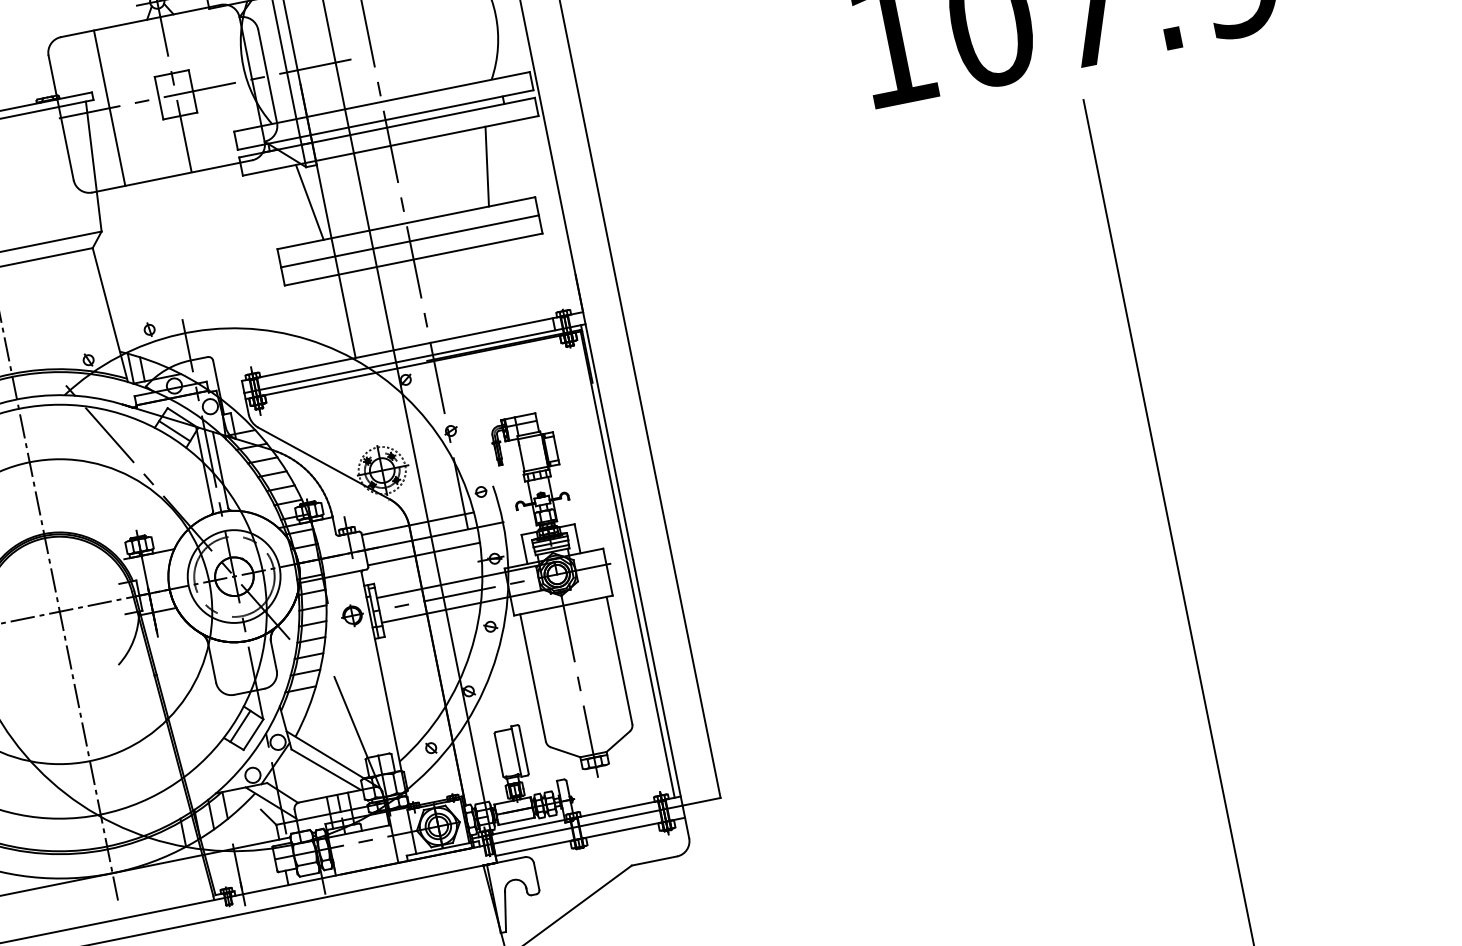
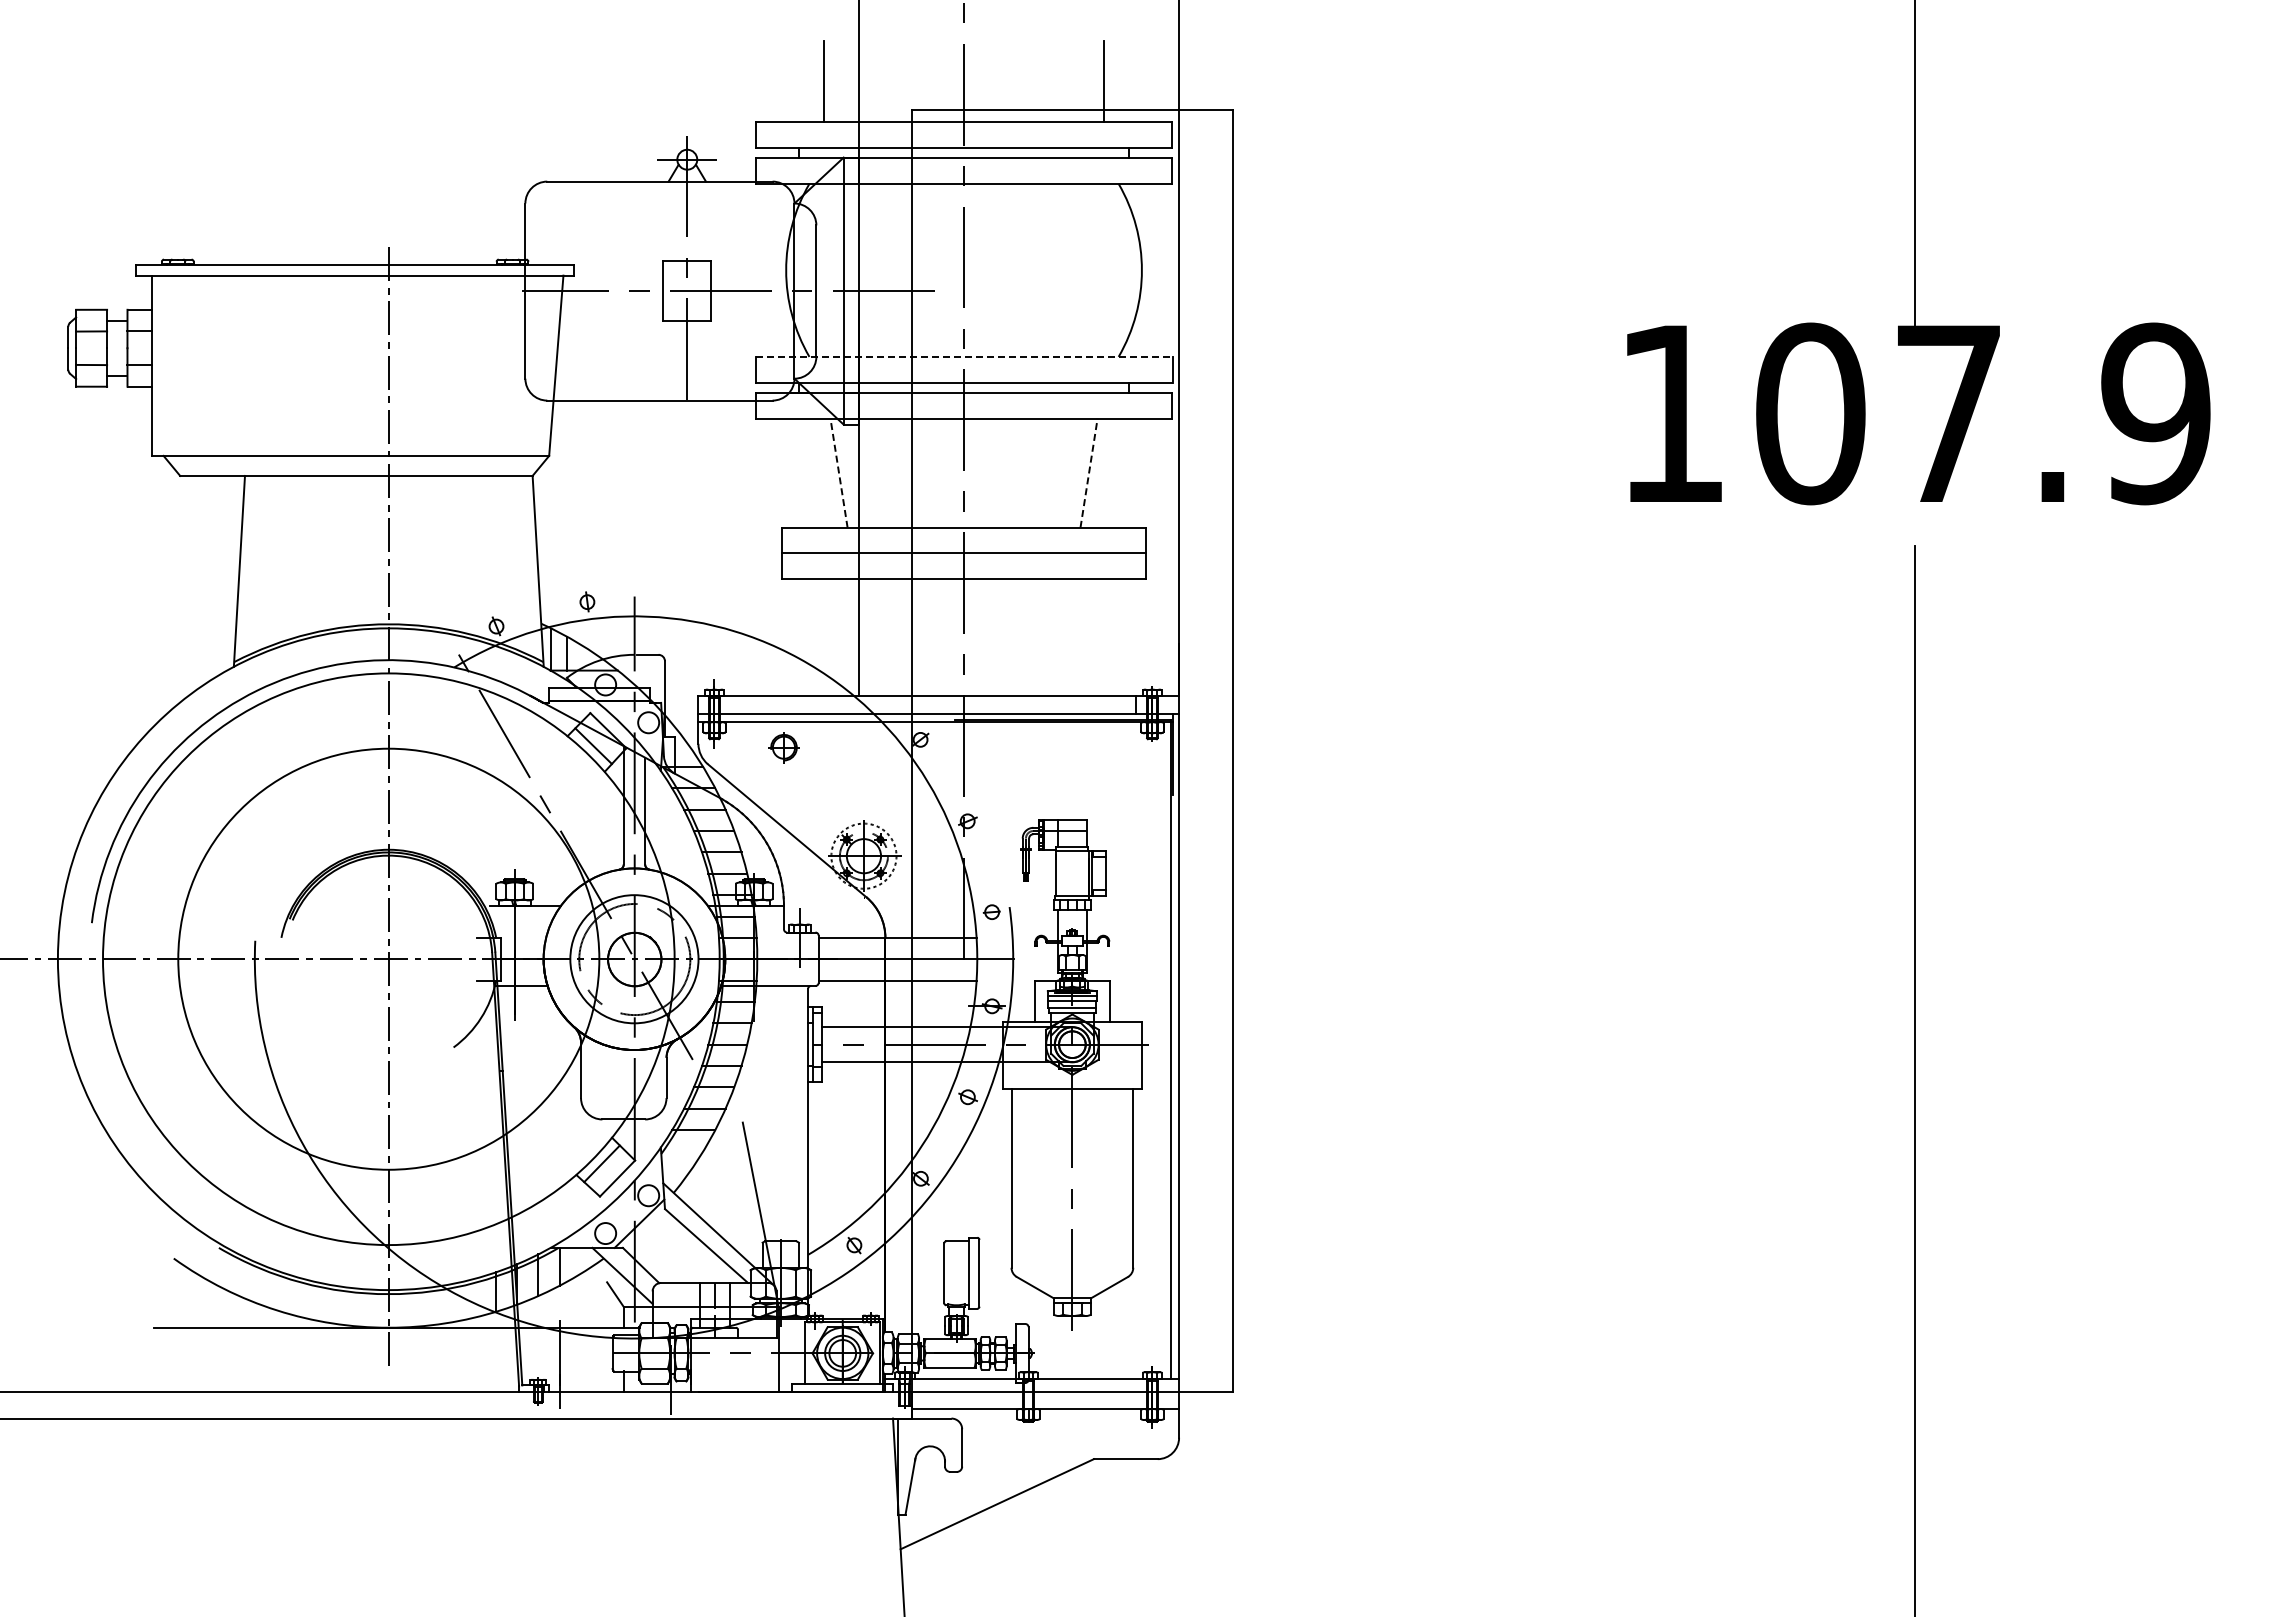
line: (382, 101) -> (964, 356), solid -> dashed
line: (109, 107) -> (593, 290), removed
line: (487, 165) -> (1089, 472), solid -> dashed
line: (310, 201) -> (839, 472), solid -> dashed
part: (352, 615) -> (783, 747), moved

